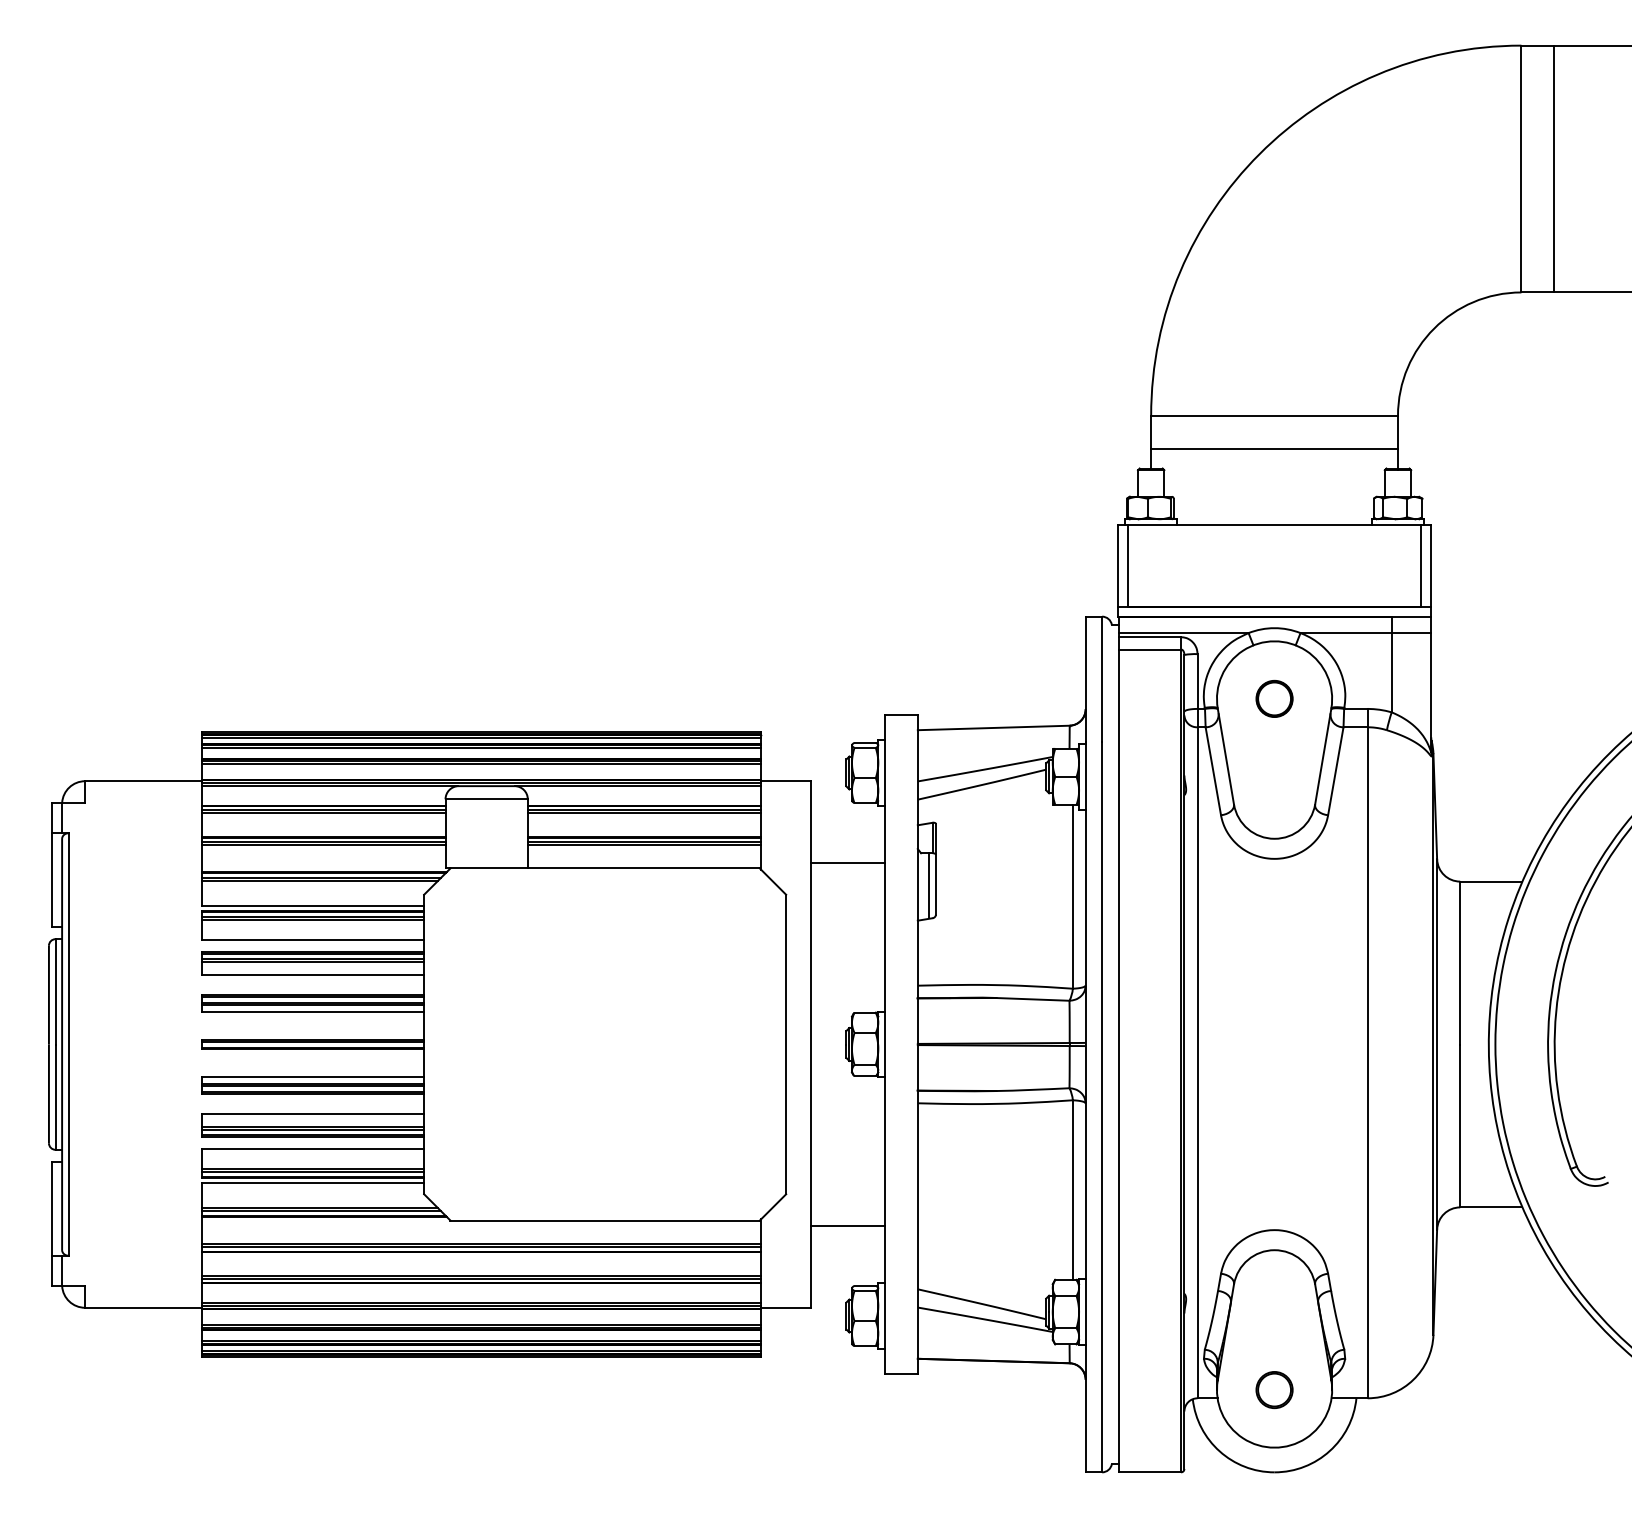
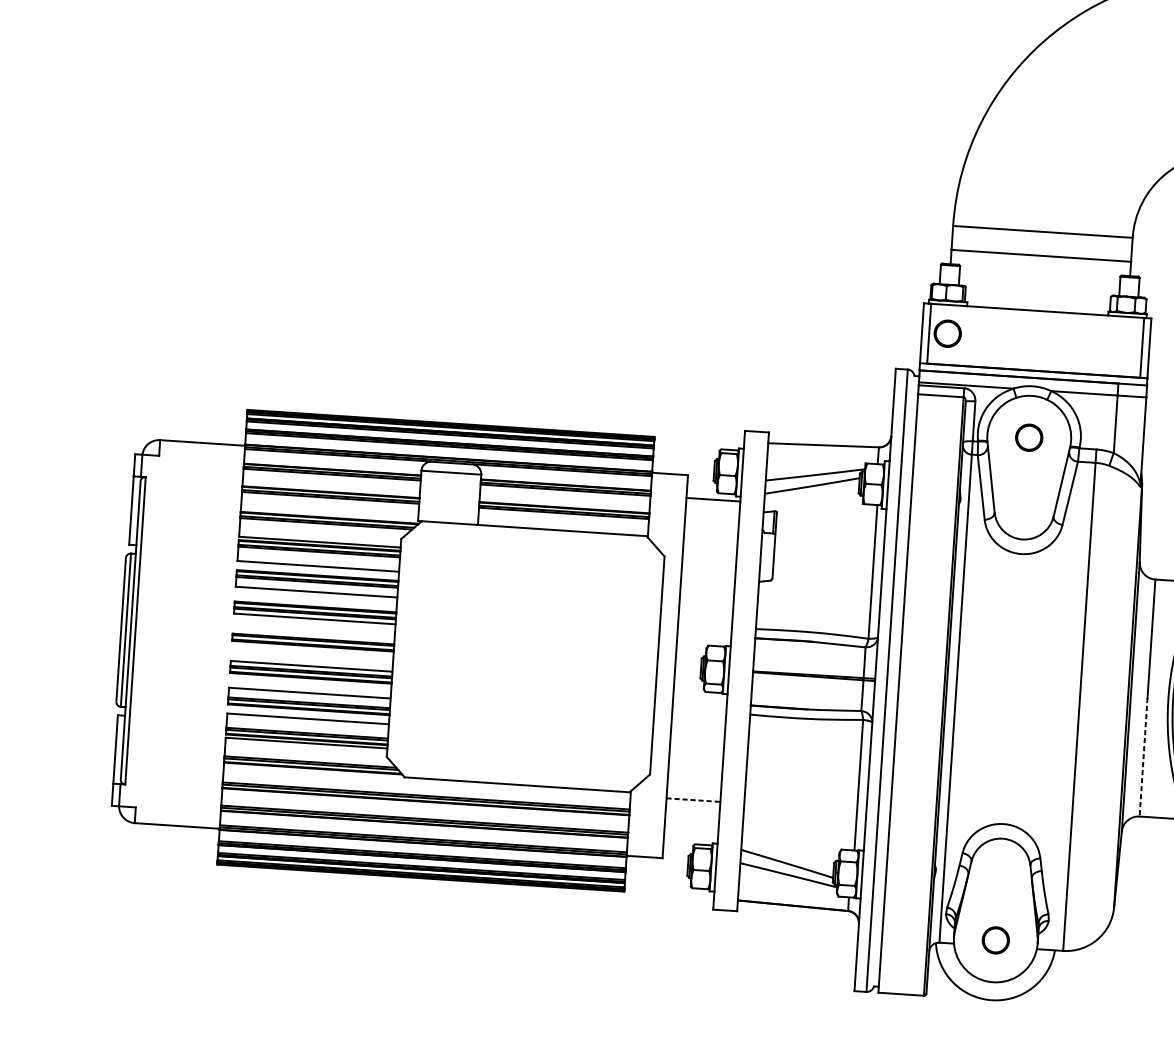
circle: (1153, 563) -> (947, 333), added
line: (847, 863) -> (713, 499), moved
line: (929, 885) -> (769, 556), removed
line: (1460, 1126) -> (1143, 757), solid -> dashed
line: (848, 1225) -> (693, 800), solid -> dashed

